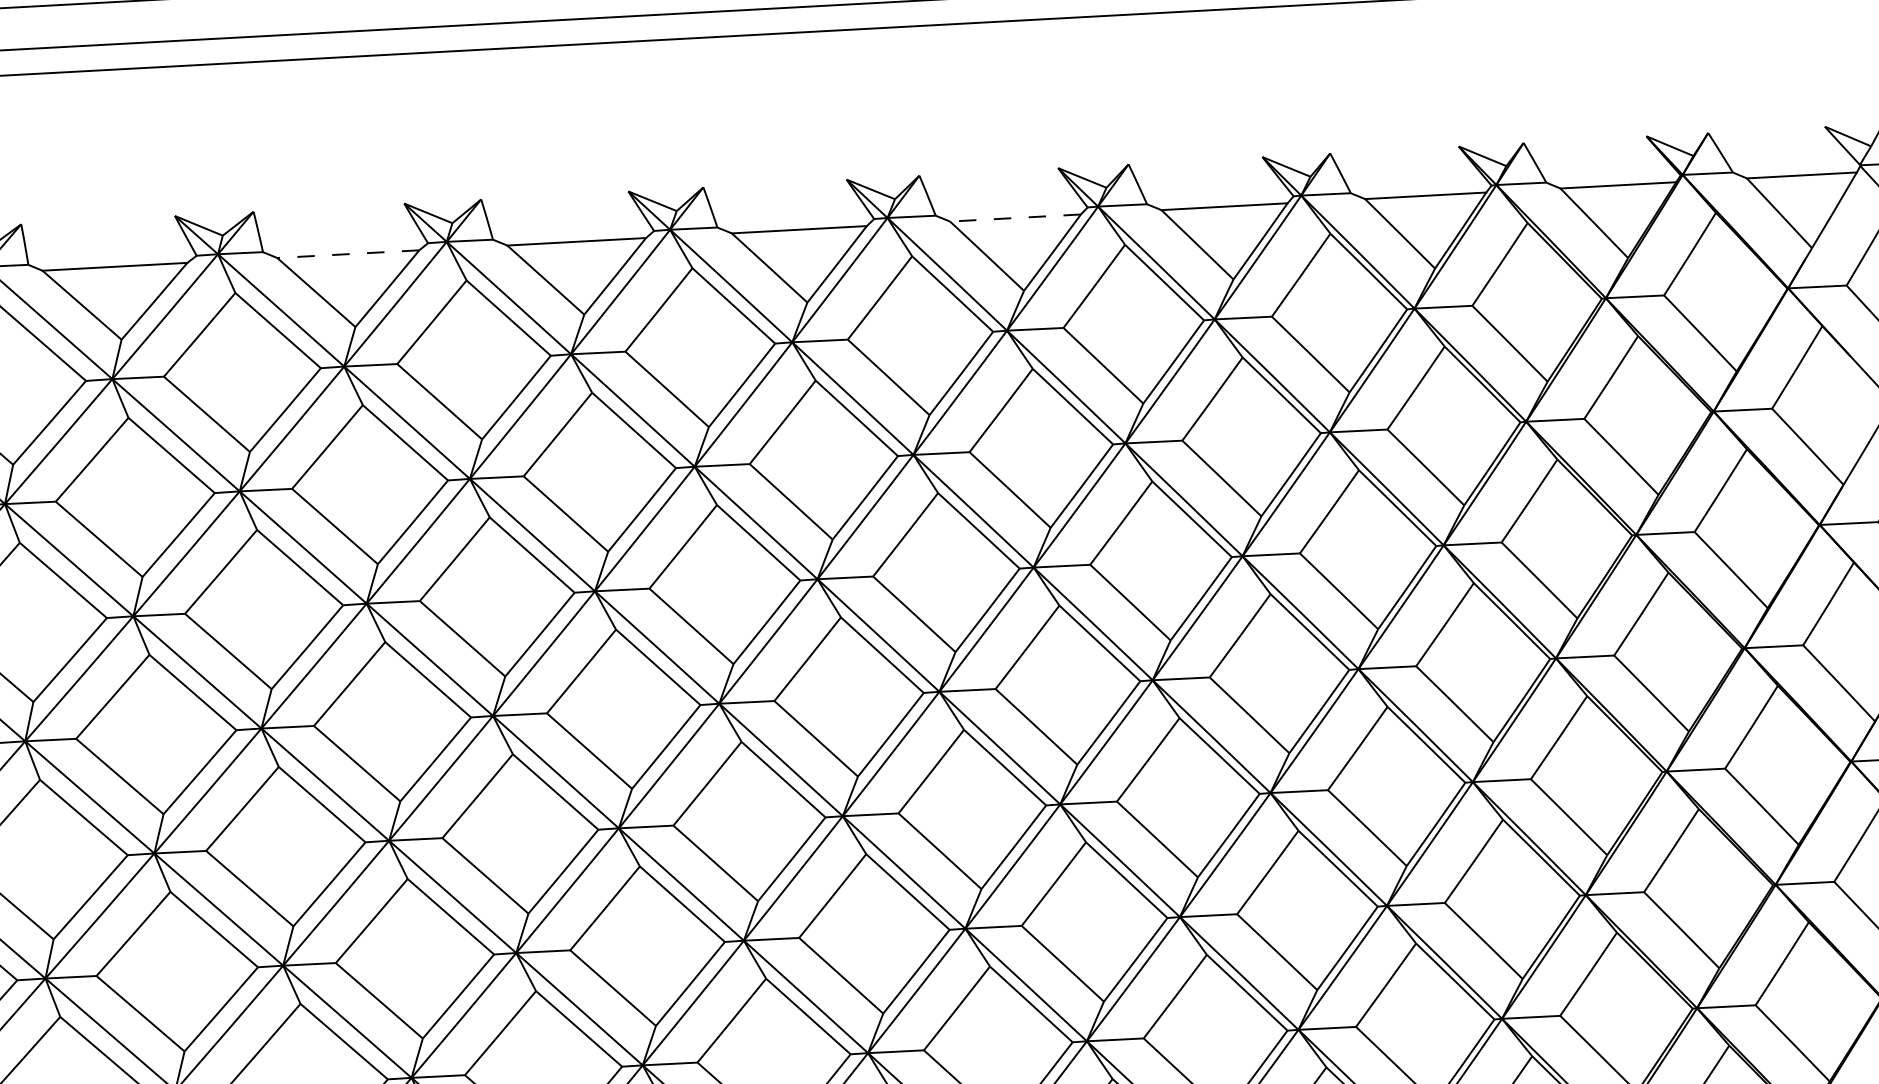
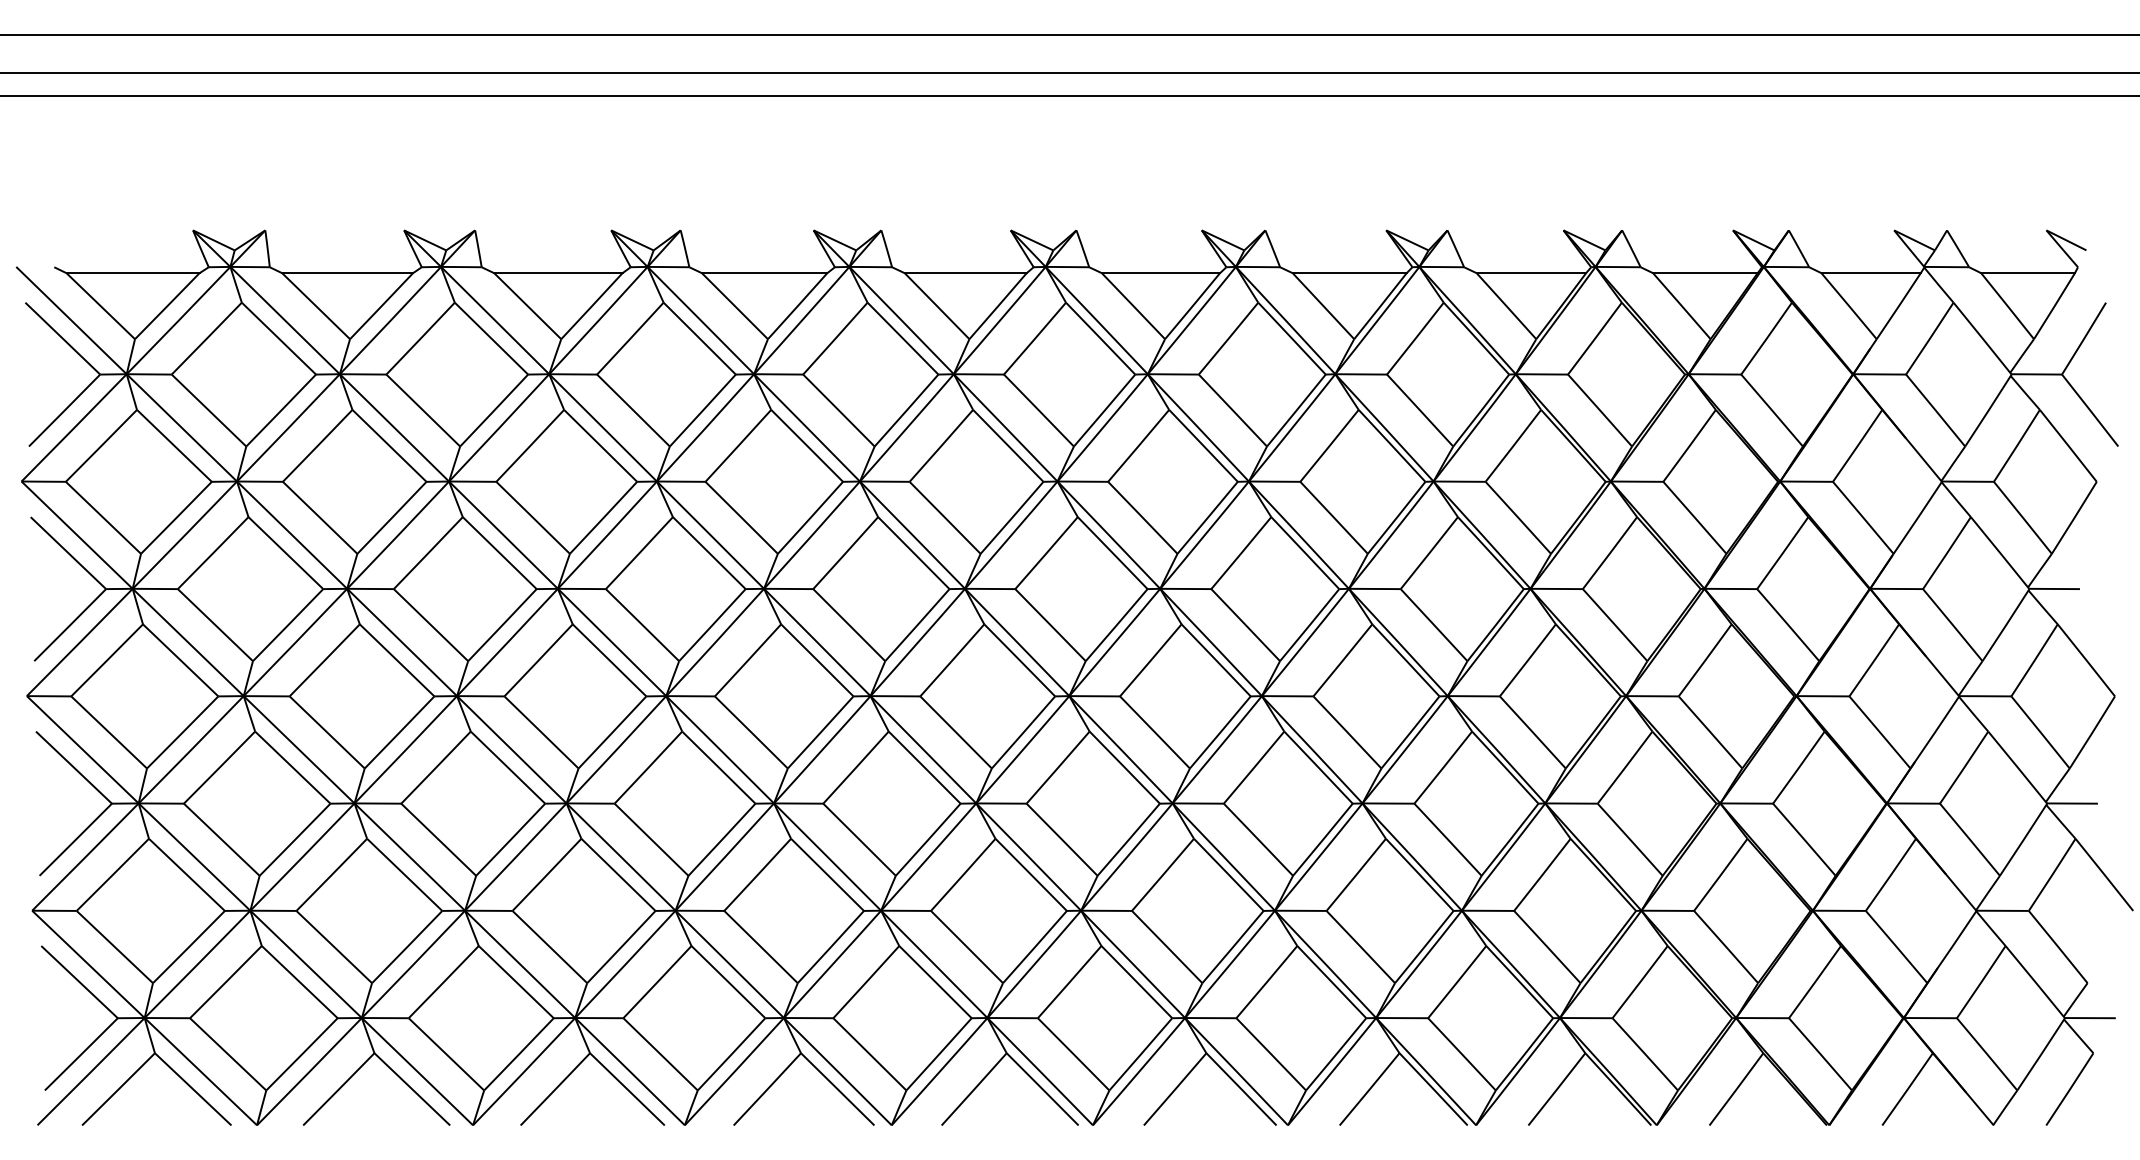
line: (1015, 218) -> (1160, 273), dashed -> solid
line: (347, 254) -> (557, 273), dashed -> solid

